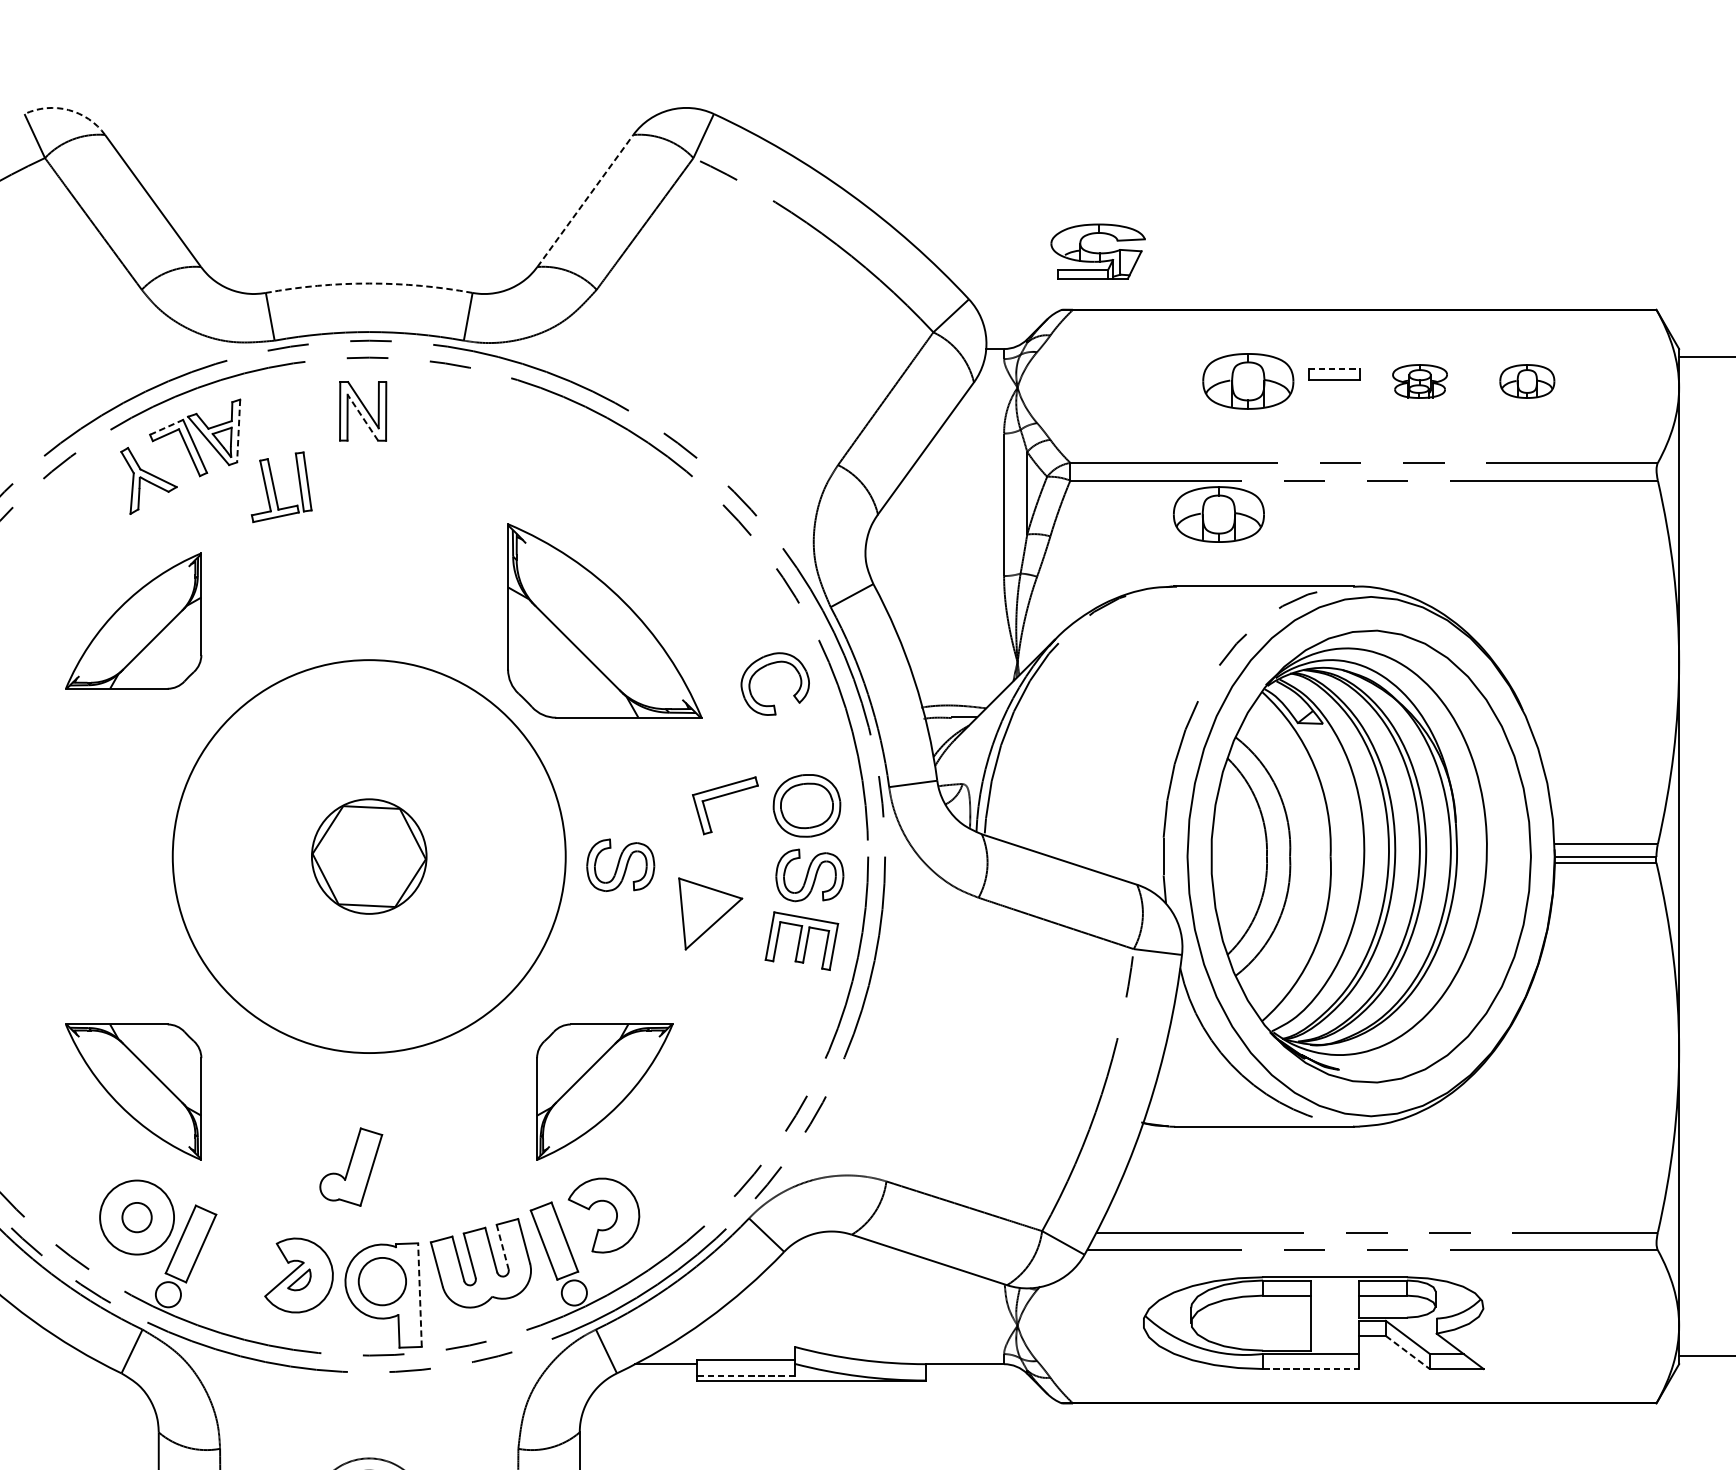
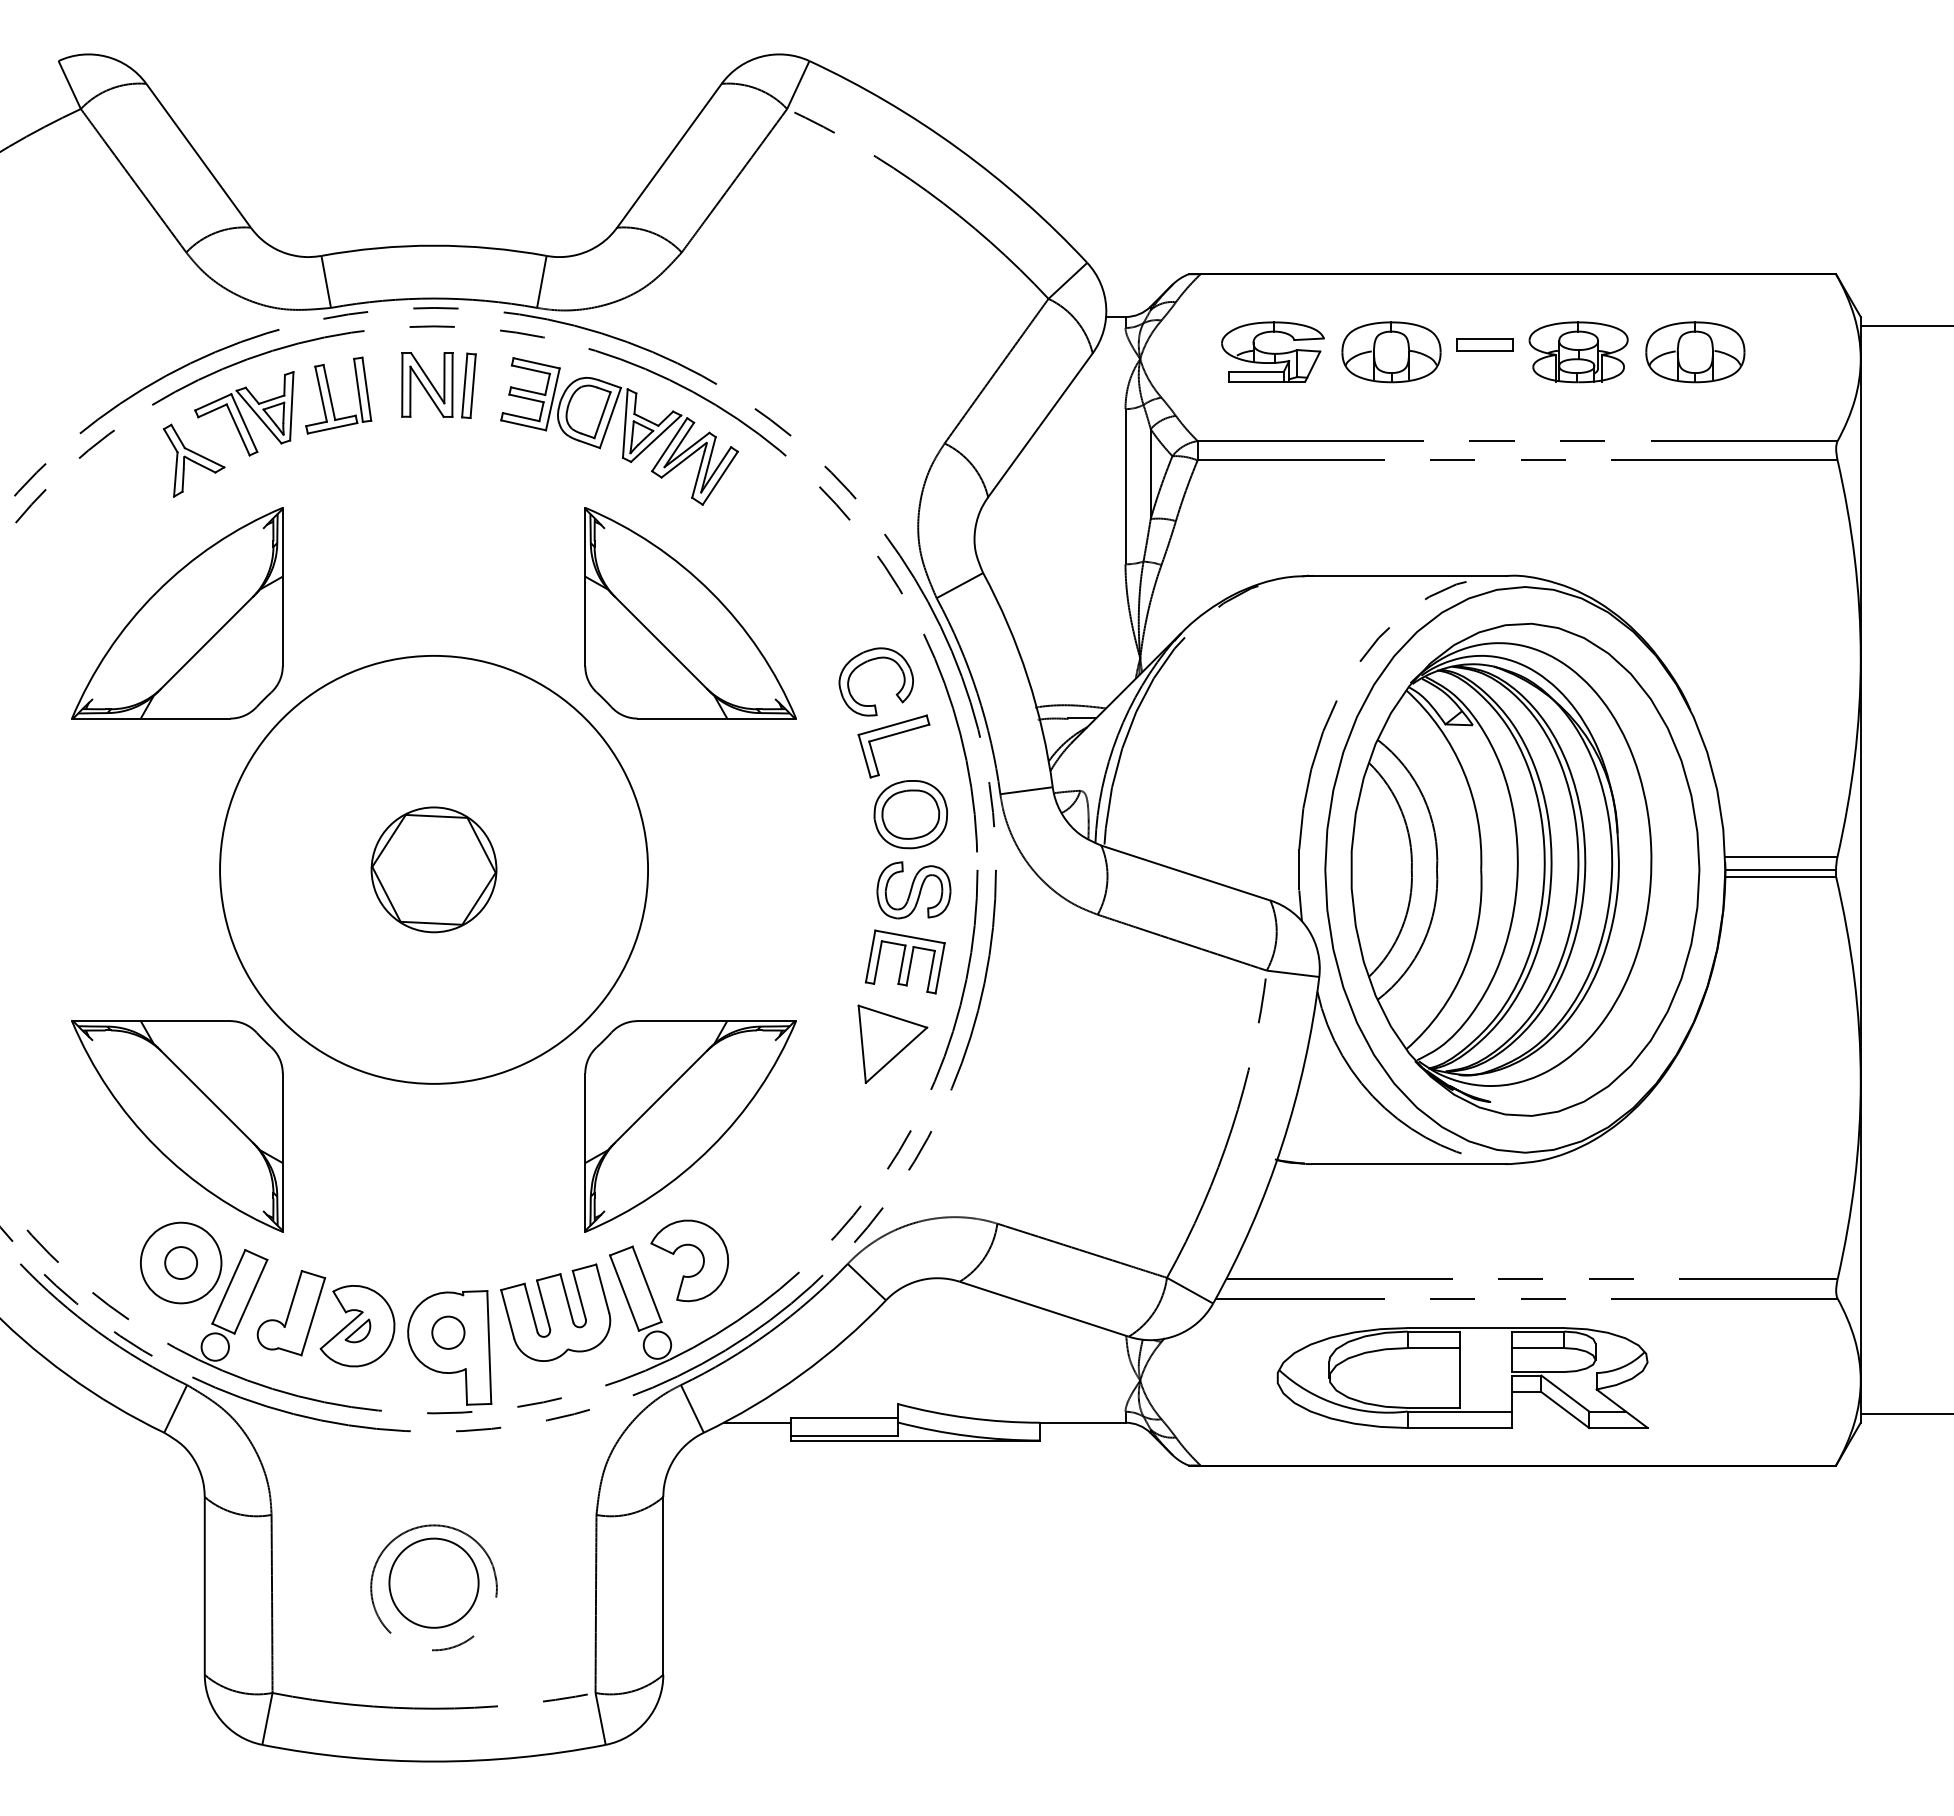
arc: (68, 109) -> (106, 56), dashed -> solid
line: (585, 200) -> (669, 155), dashed -> solid
part: (1097, 251) -> (1272, 351), moved
arc: (369, 283) -> (434, 245), dashed -> solid
line: (1334, 369) -> (1485, 339), dashed -> solid
part: (1419, 381) -> (1578, 352), size x1.67
part: (1527, 381) -> (1695, 352), size x1.67
part: (400, 411) -> (468, 385), added
line: (362, 417) -> (426, 391), dashed -> solid
line: (166, 427) -> (213, 402), dashed -> solid
line: (238, 431) -> (291, 406), dashed -> solid
part: (539, 454) -> (619, 431), added
part: (275, 488) -> (331, 396), moved
part: (1218, 514) -> (1359, 497), removed
part: (133, 621) -> (177, 613), size x1.43
part: (723, 796) -> (891, 736), moved
part: (620, 865) -> (707, 879), removed
part: (710, 913) -> (892, 1043), moved
part: (133, 1092) -> (177, 1126), size x1.43
part: (604, 1092) -> (690, 1126), size x1.43
part: (351, 1167) -> (291, 1313), moved
line: (502, 1247) -> (579, 1295), dashed -> solid
circle: (382, 1281) -> (448, 1332), size x0.62
line: (420, 1295) -> (489, 1347), dashed -> solid
line: (1408, 1352) -> (1565, 1410), dashed -> solid
line: (1311, 1369) -> (1460, 1428), dashed -> solid
line: (746, 1376) -> (844, 1436), dashed -> solid

